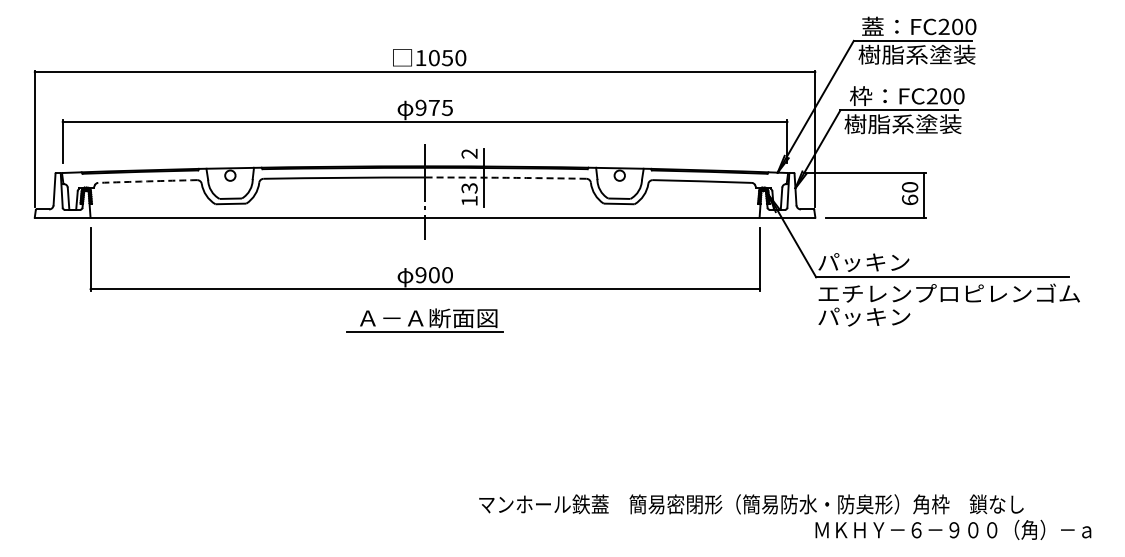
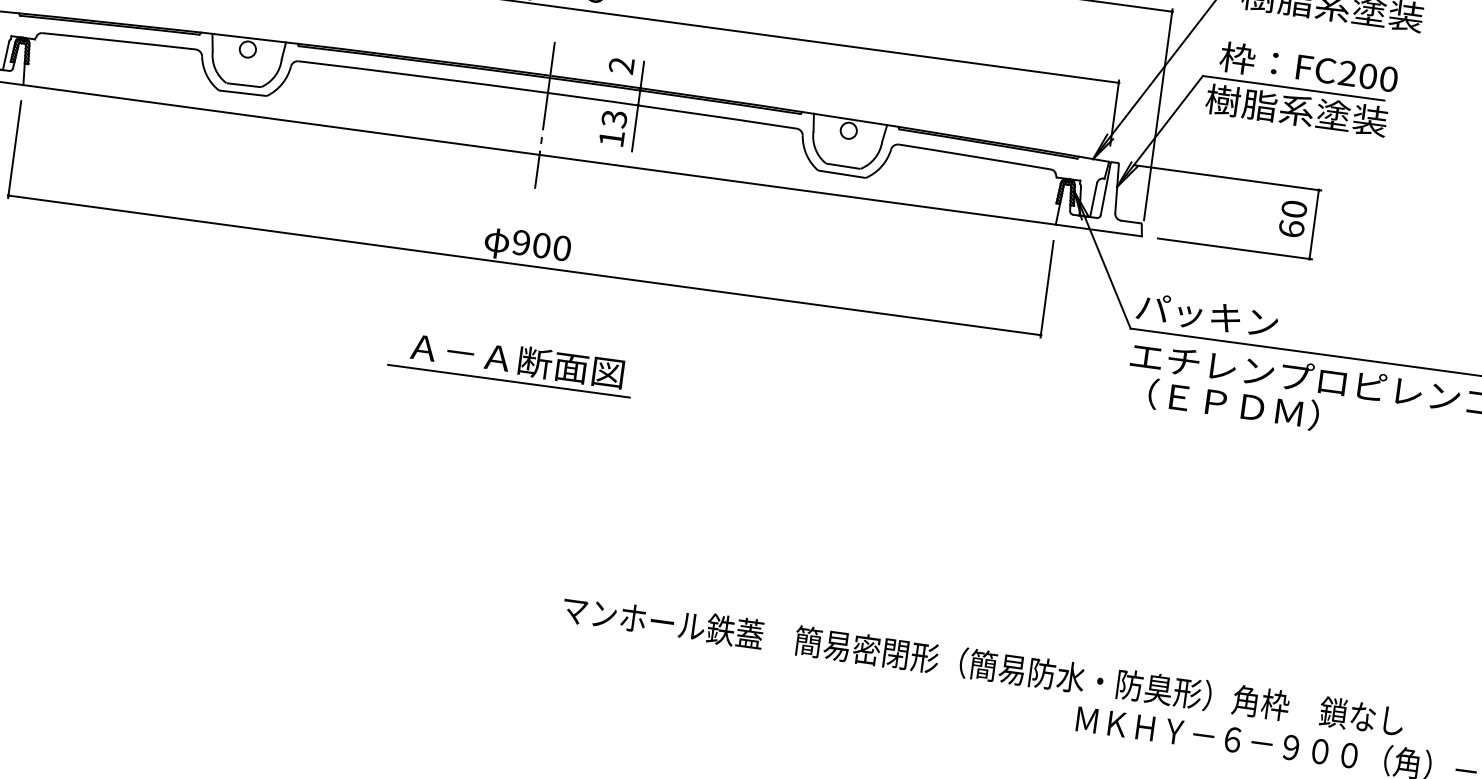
arc: (506, 177) -> (673, 109), dashed -> solid
arc: (147, 181) -> (118, 41), dashed -> solid
text: (880, 316) -> (1221, 402), パッキン -> （ＥＰＤＭ）
part: (424, 320) -> (510, 362), moved

